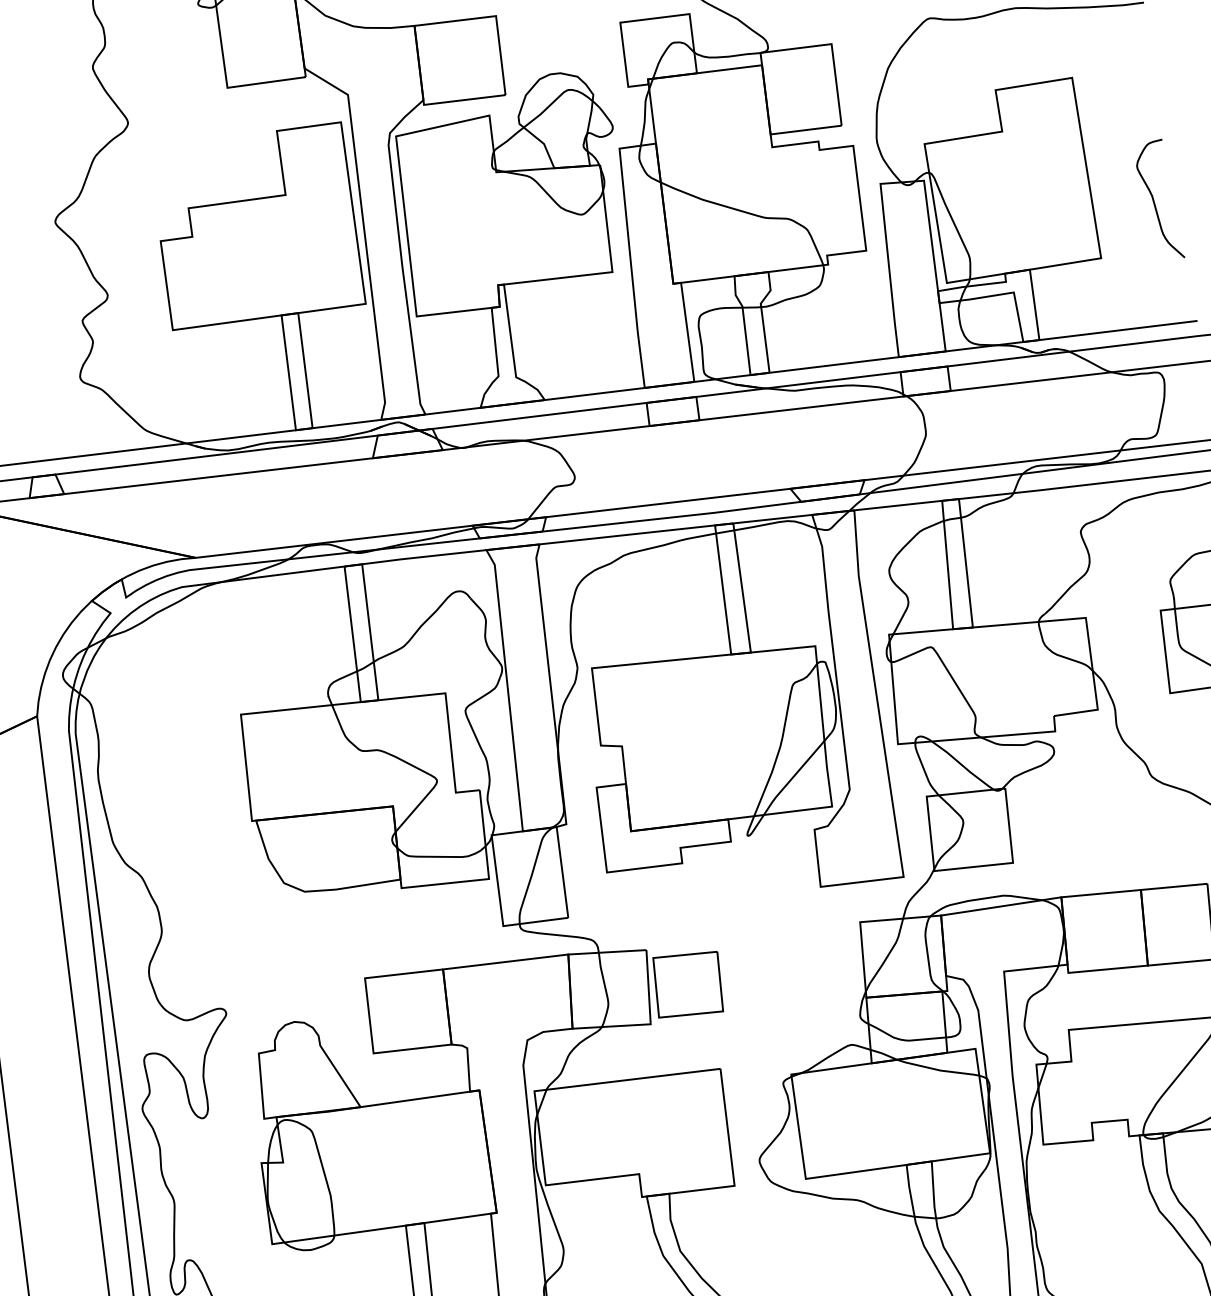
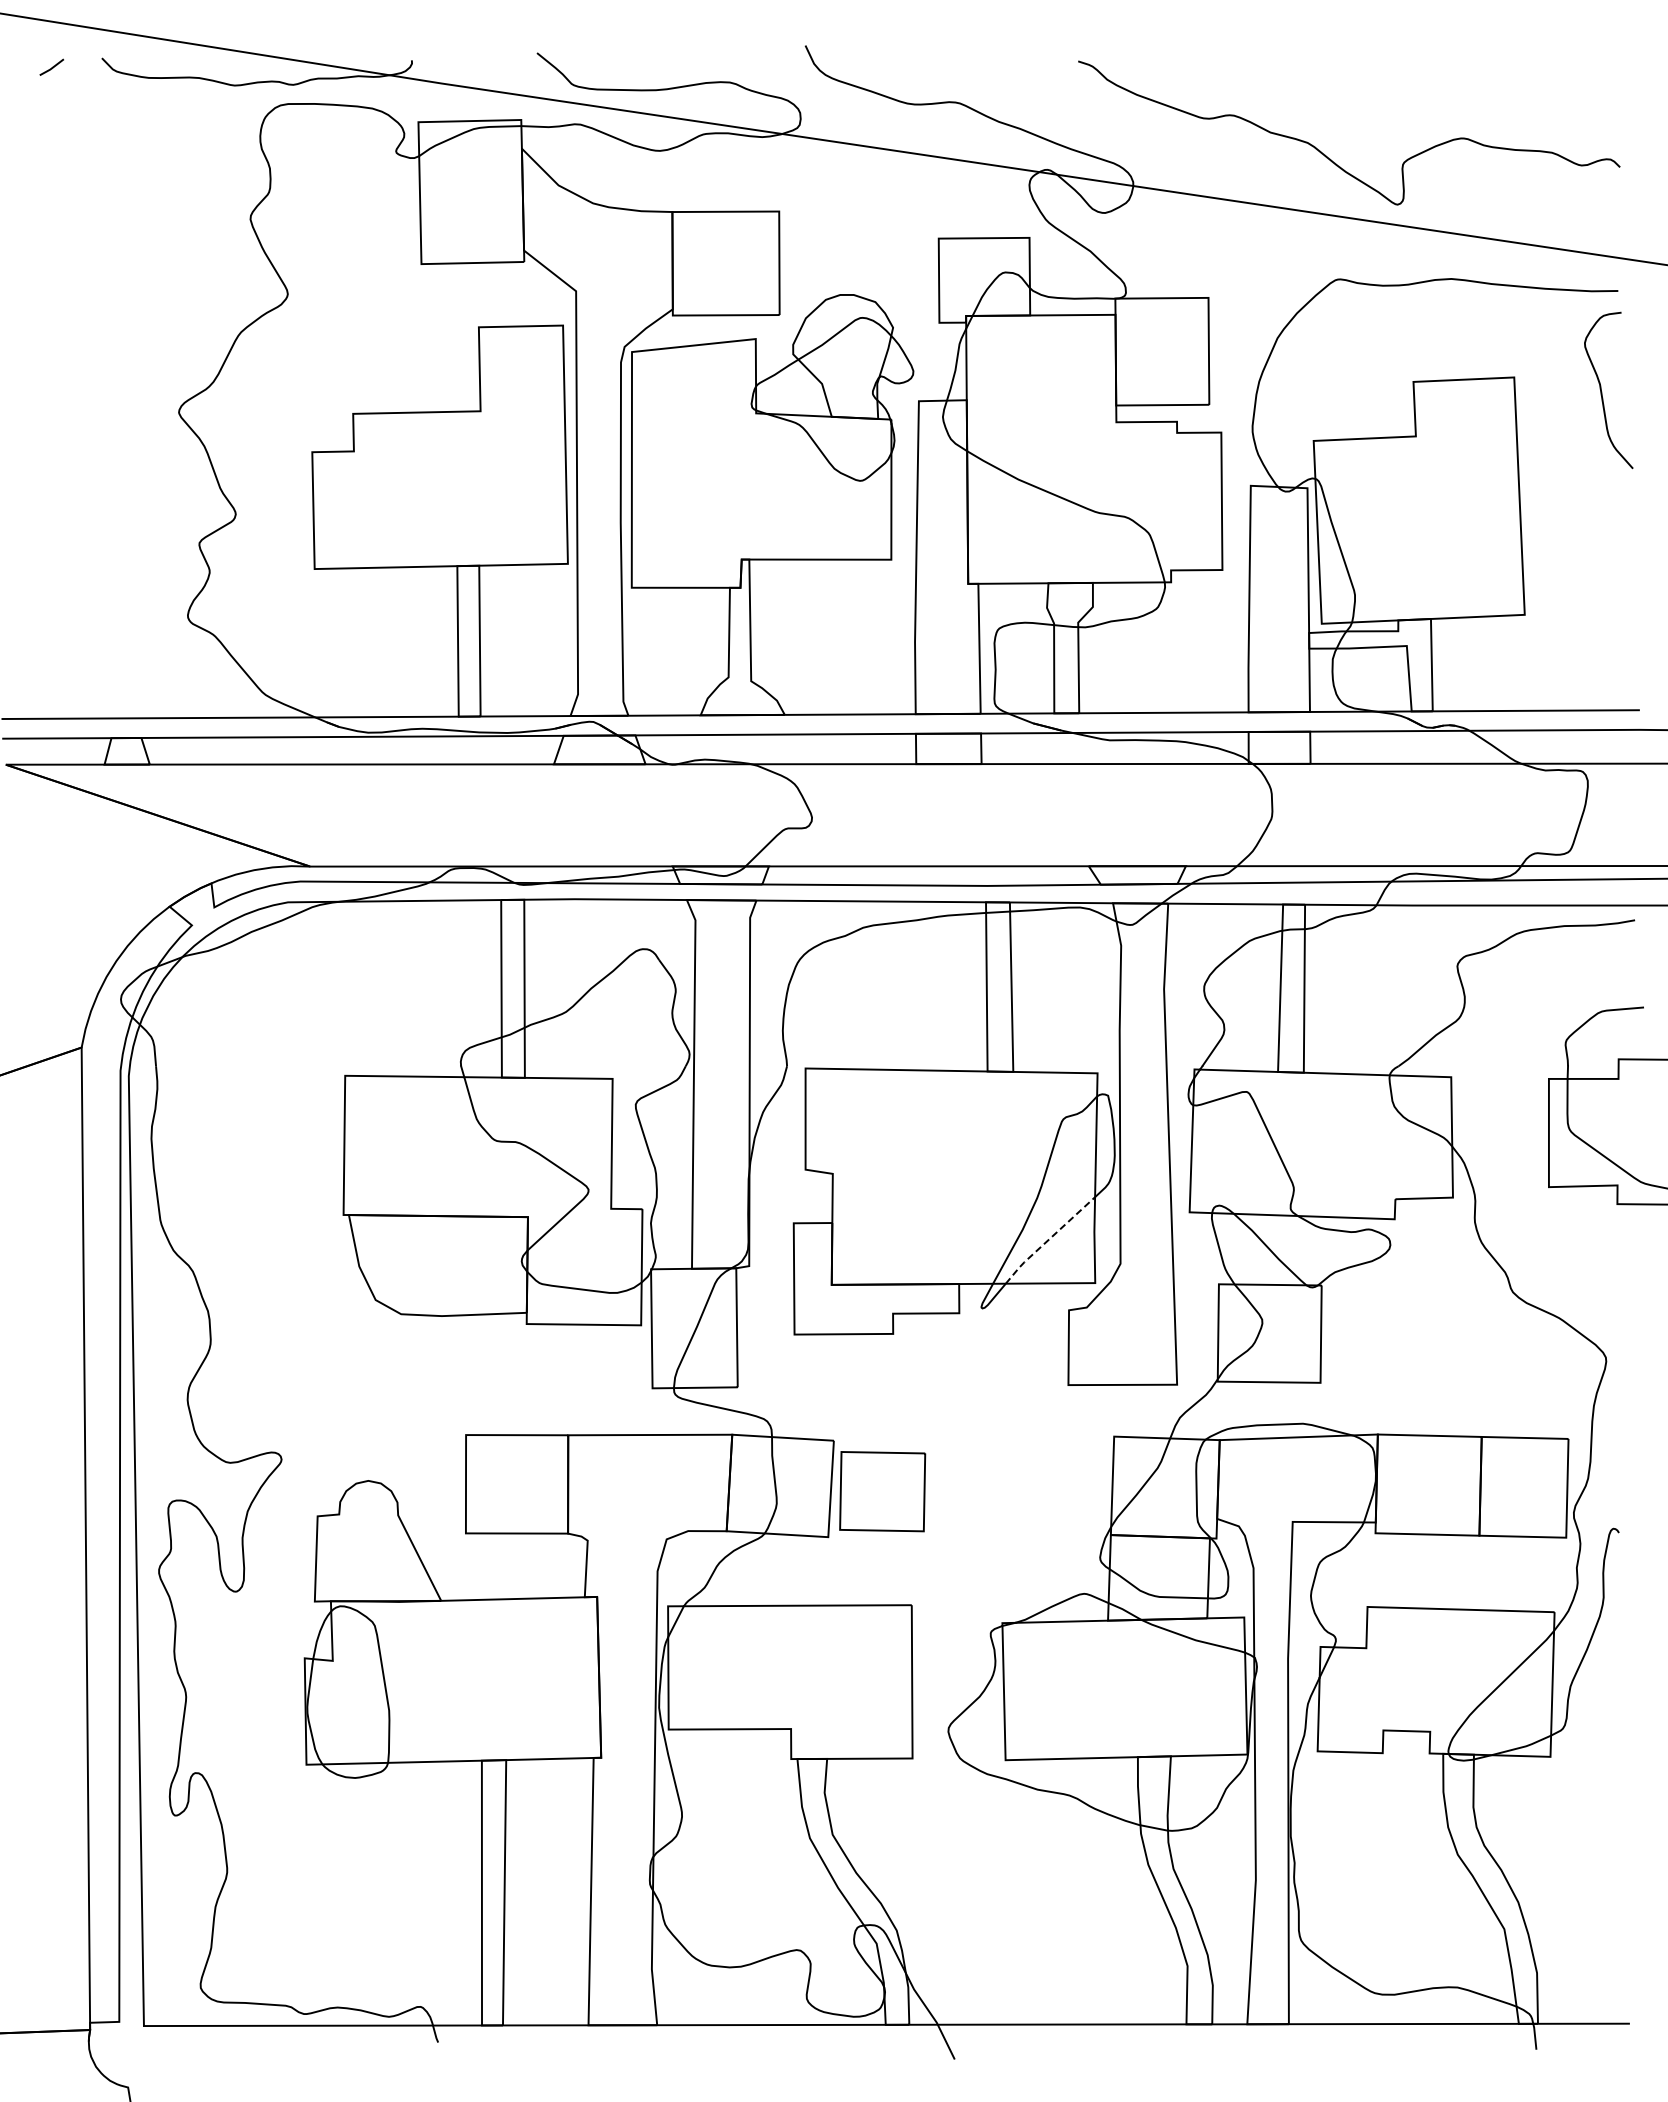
curve: (1154, 201) -> (1602, 391), moved
line: (792, 778) -> (1048, 1240), solid -> dashed

